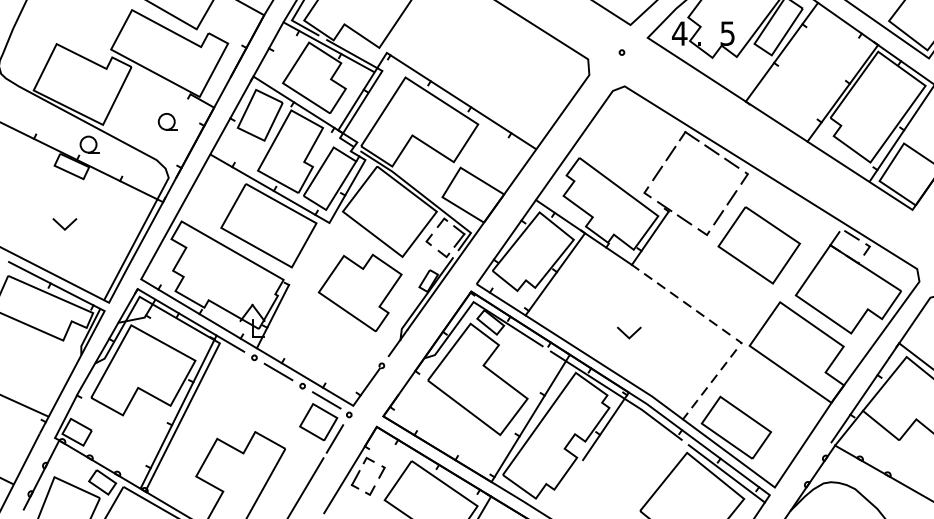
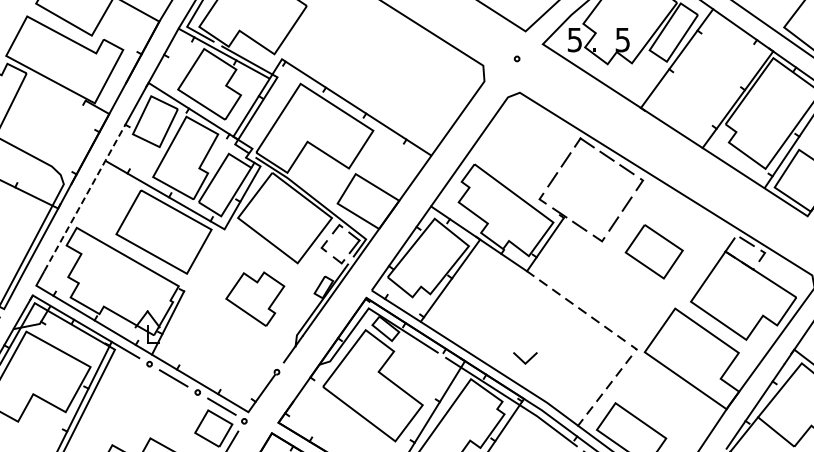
text: (679, 33) -> (574, 39), 4 -> 5
part: (167, 121) -> (62, 127), removed
line: (190, 190) -> (85, 196), solid -> dashed
part: (758, 245) -> (653, 251), size x0.7
part: (359, 292) -> (254, 298), size x0.7
line: (630, 335) -> (526, 360), moved

